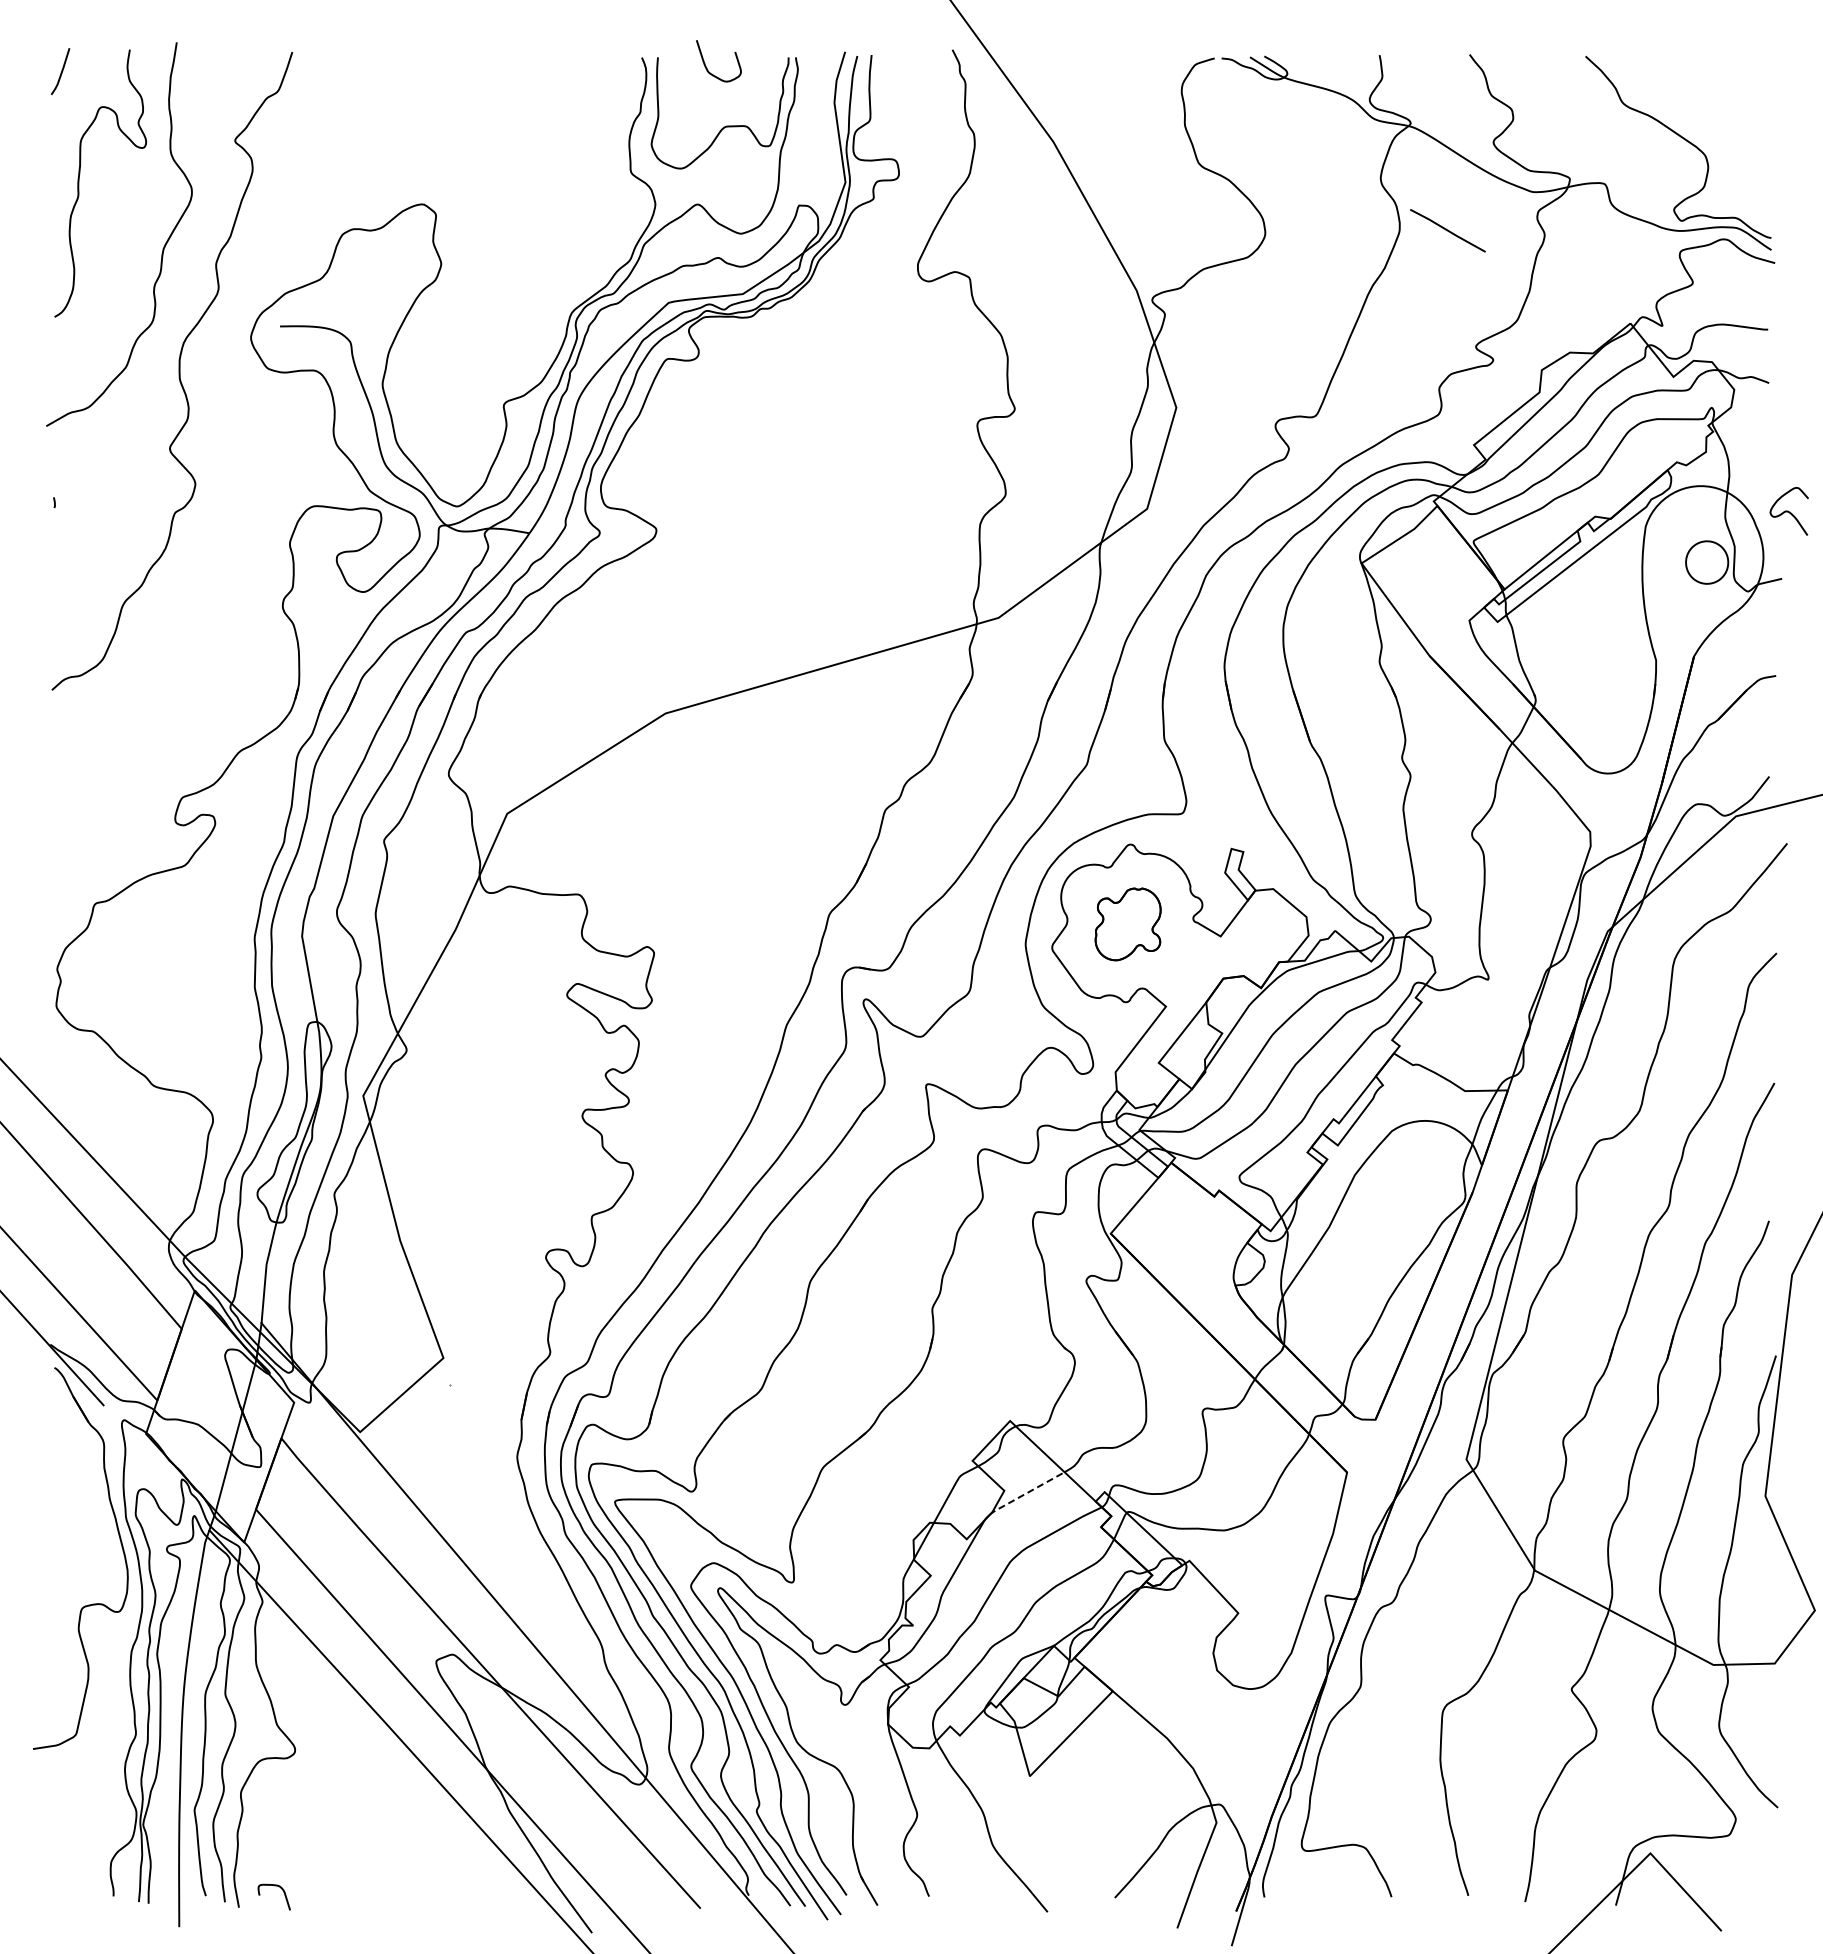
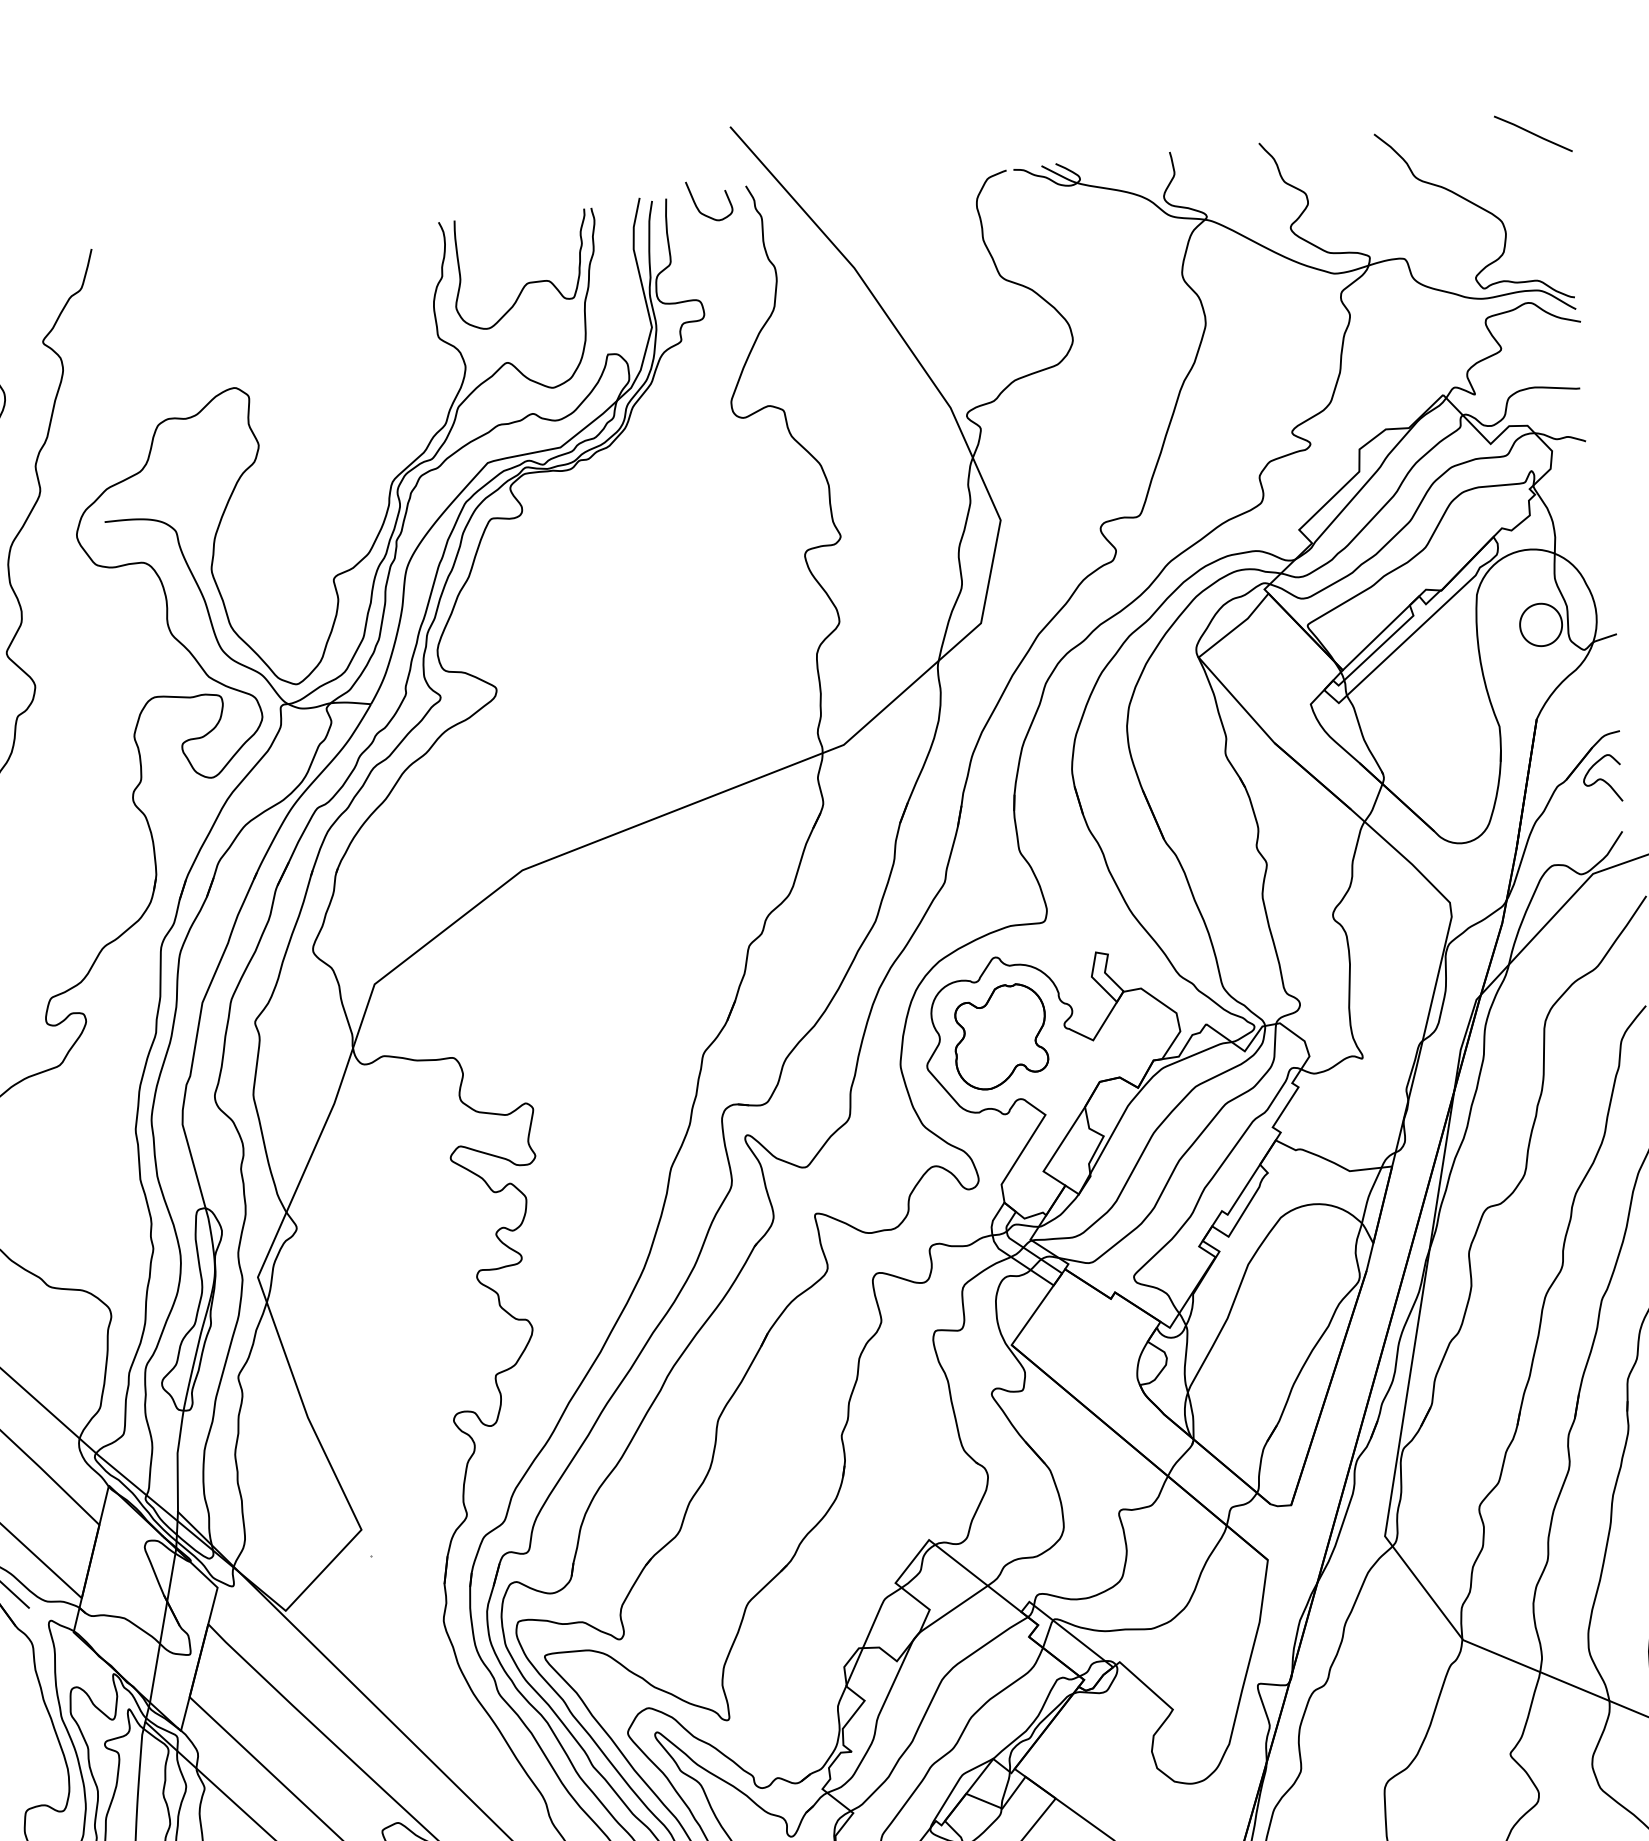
curve: (706, 66) -> (697, 207), moved
line: (1447, 230) -> (1532, 133), moved
curve: (1788, 511) -> (1601, 779), moved
part: (1127, 924) -> (999, 1037), size x1.43
line: (1025, 1494) -> (951, 1611), dashed -> solid

